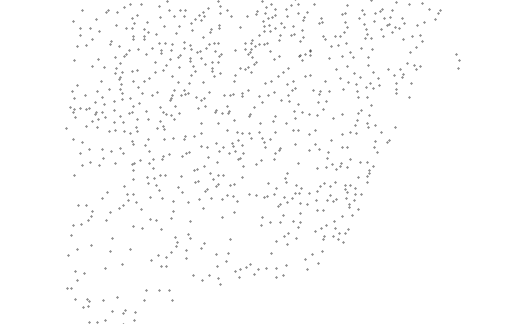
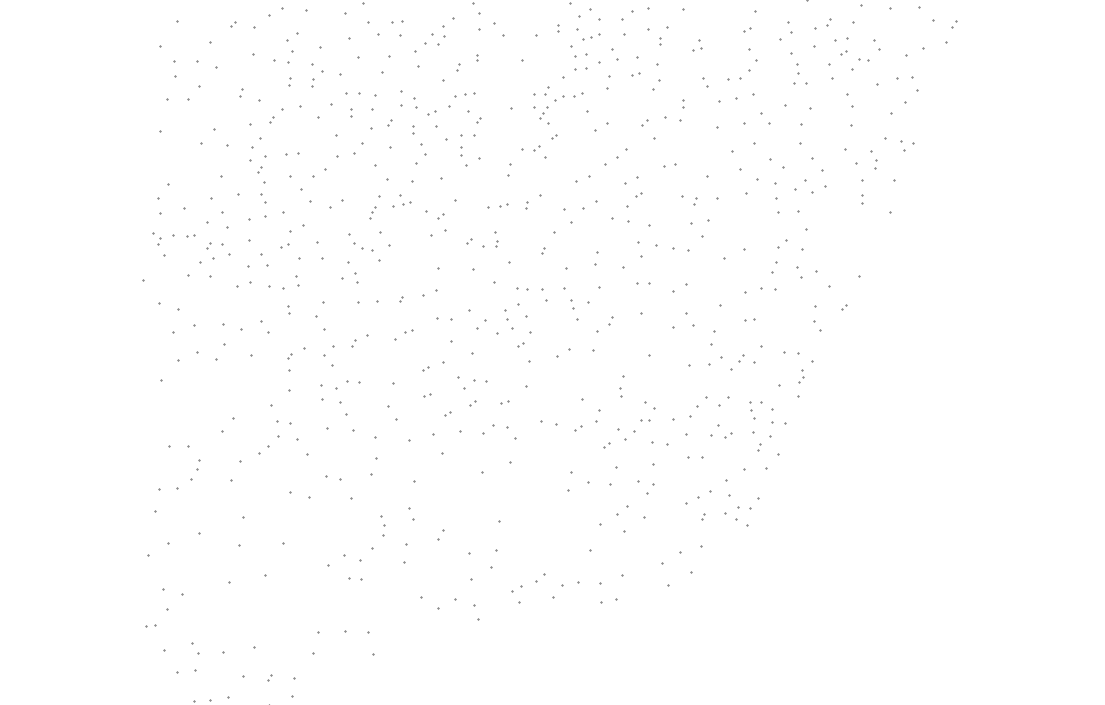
part: (304, 54) -> (662, 118), size x1.67
part: (457, 61) -> (849, 110), moved
part: (277, 153) -> (603, 334), size x1.43
part: (86, 302) -> (188, 658), size x1.67

